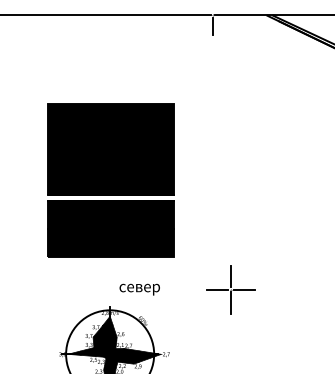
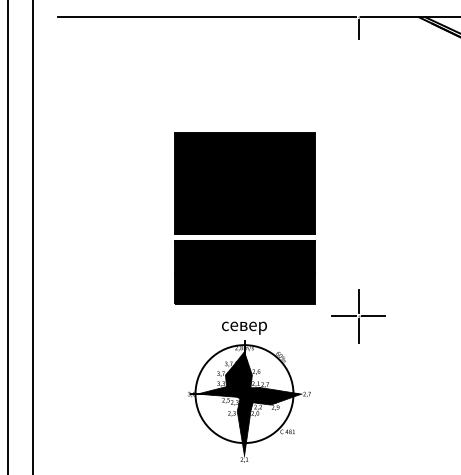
part: (110, 180) -> (244, 218), moved
text: (139, 289) -> (244, 327), moved
part: (230, 289) -> (358, 316), moved

